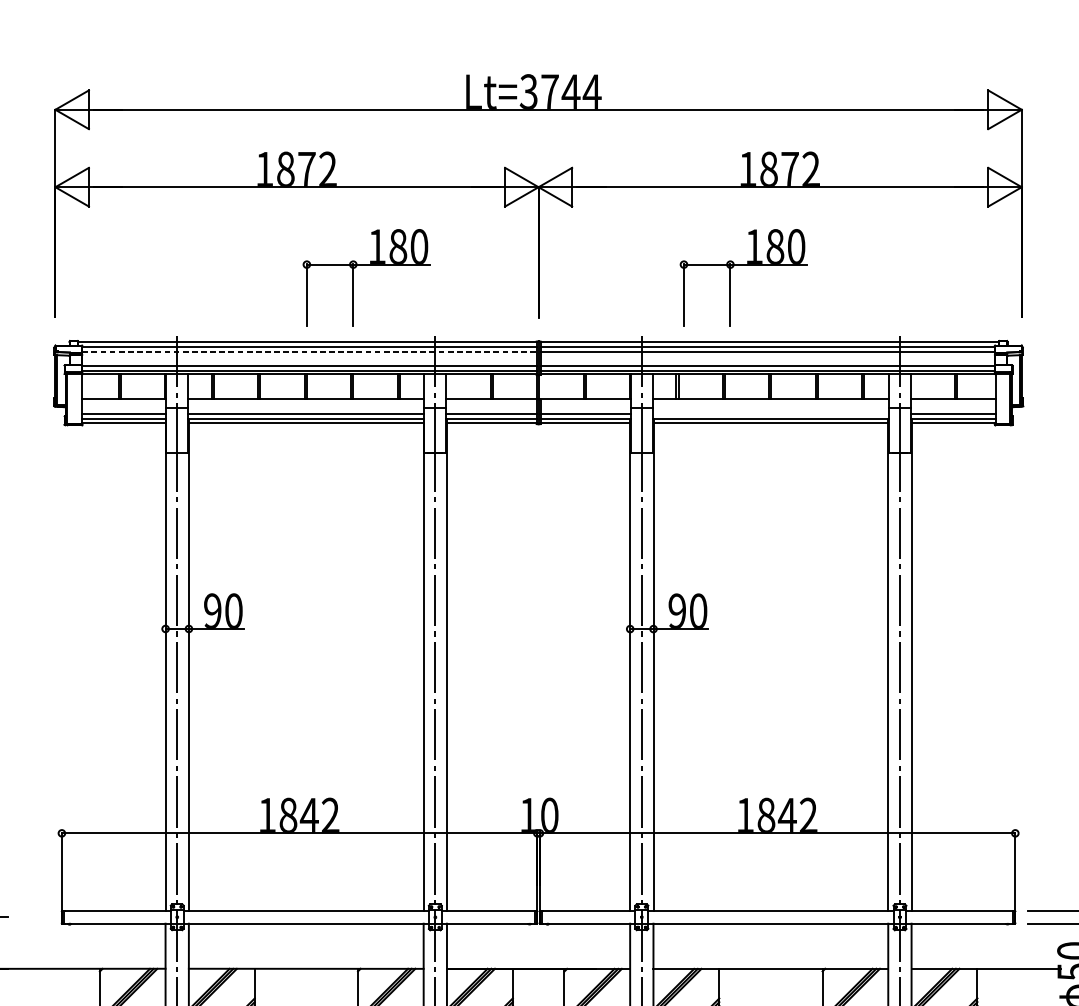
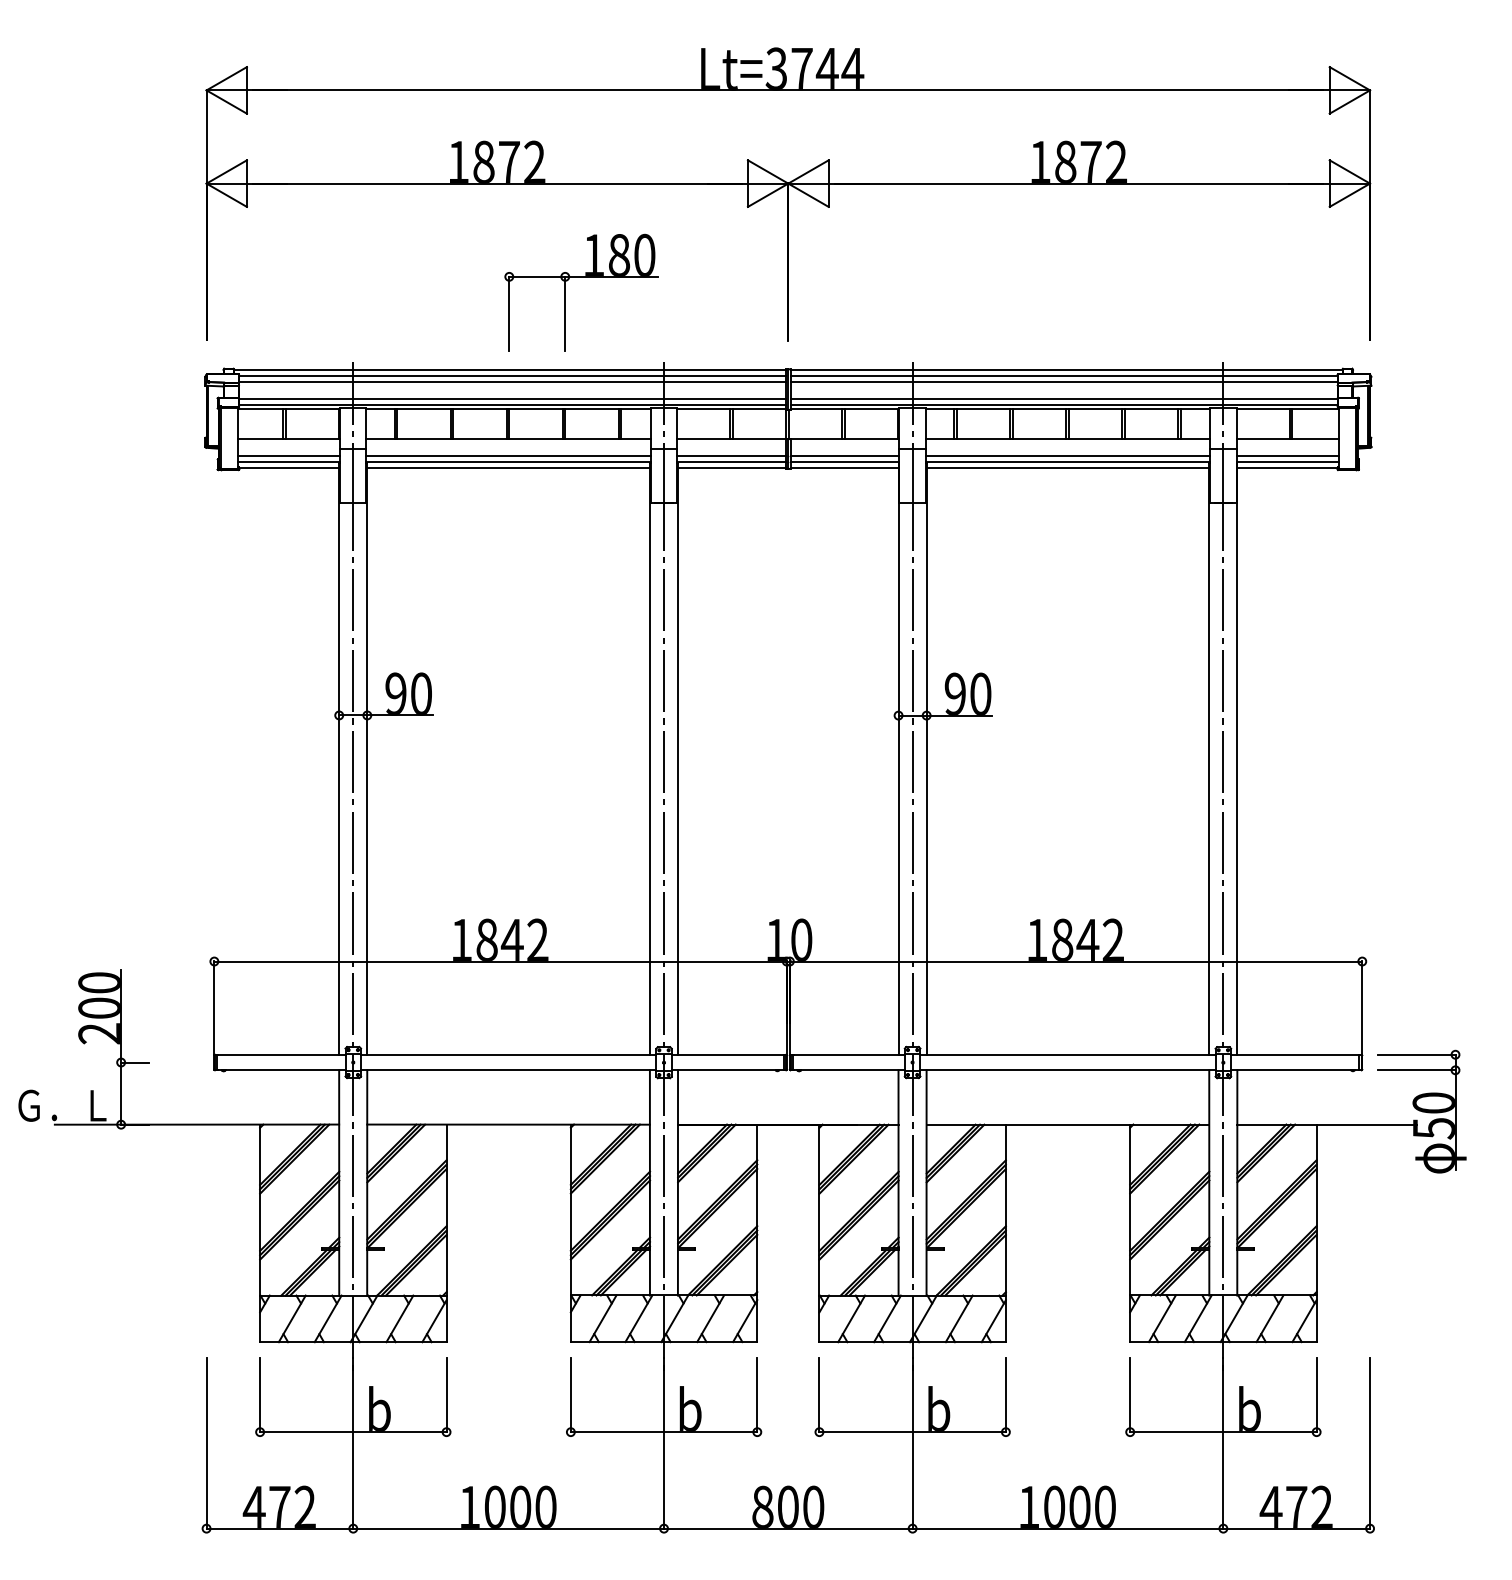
part: (743, 265) -> (1035, 277), removed
line: (309, 352) -> (512, 382), dashed -> solid
line: (770, 413) -> (1067, 456), added

